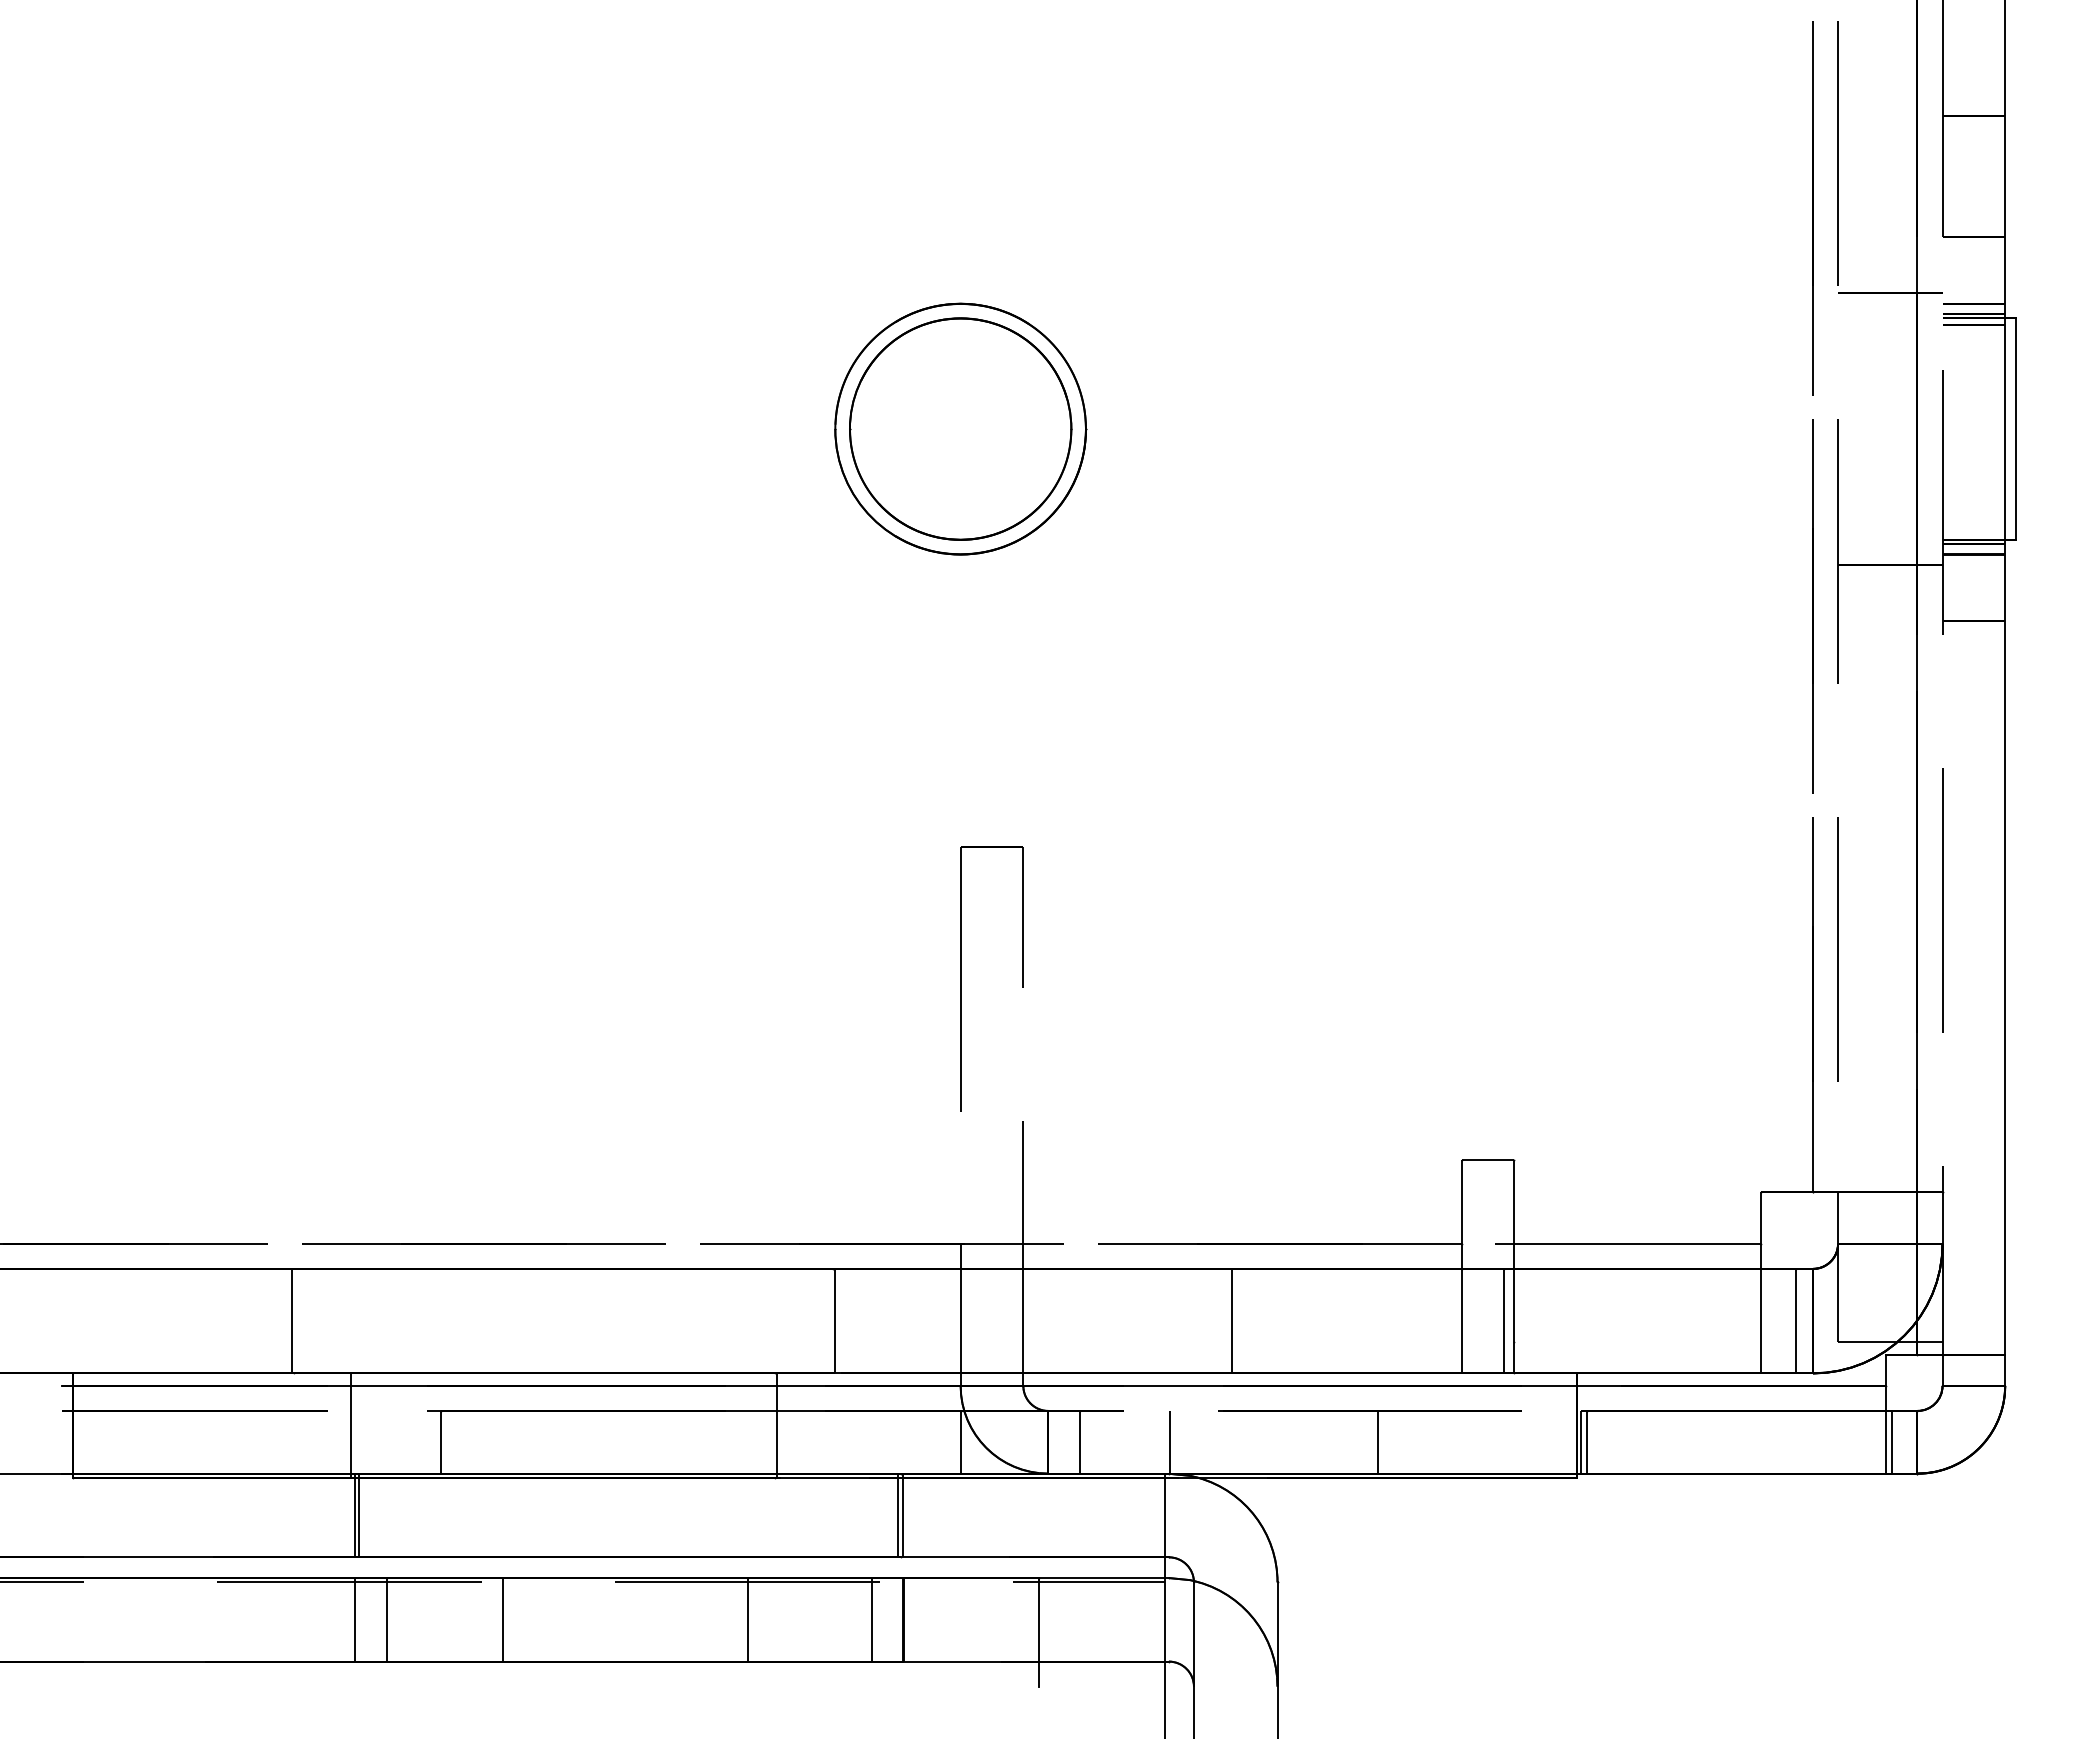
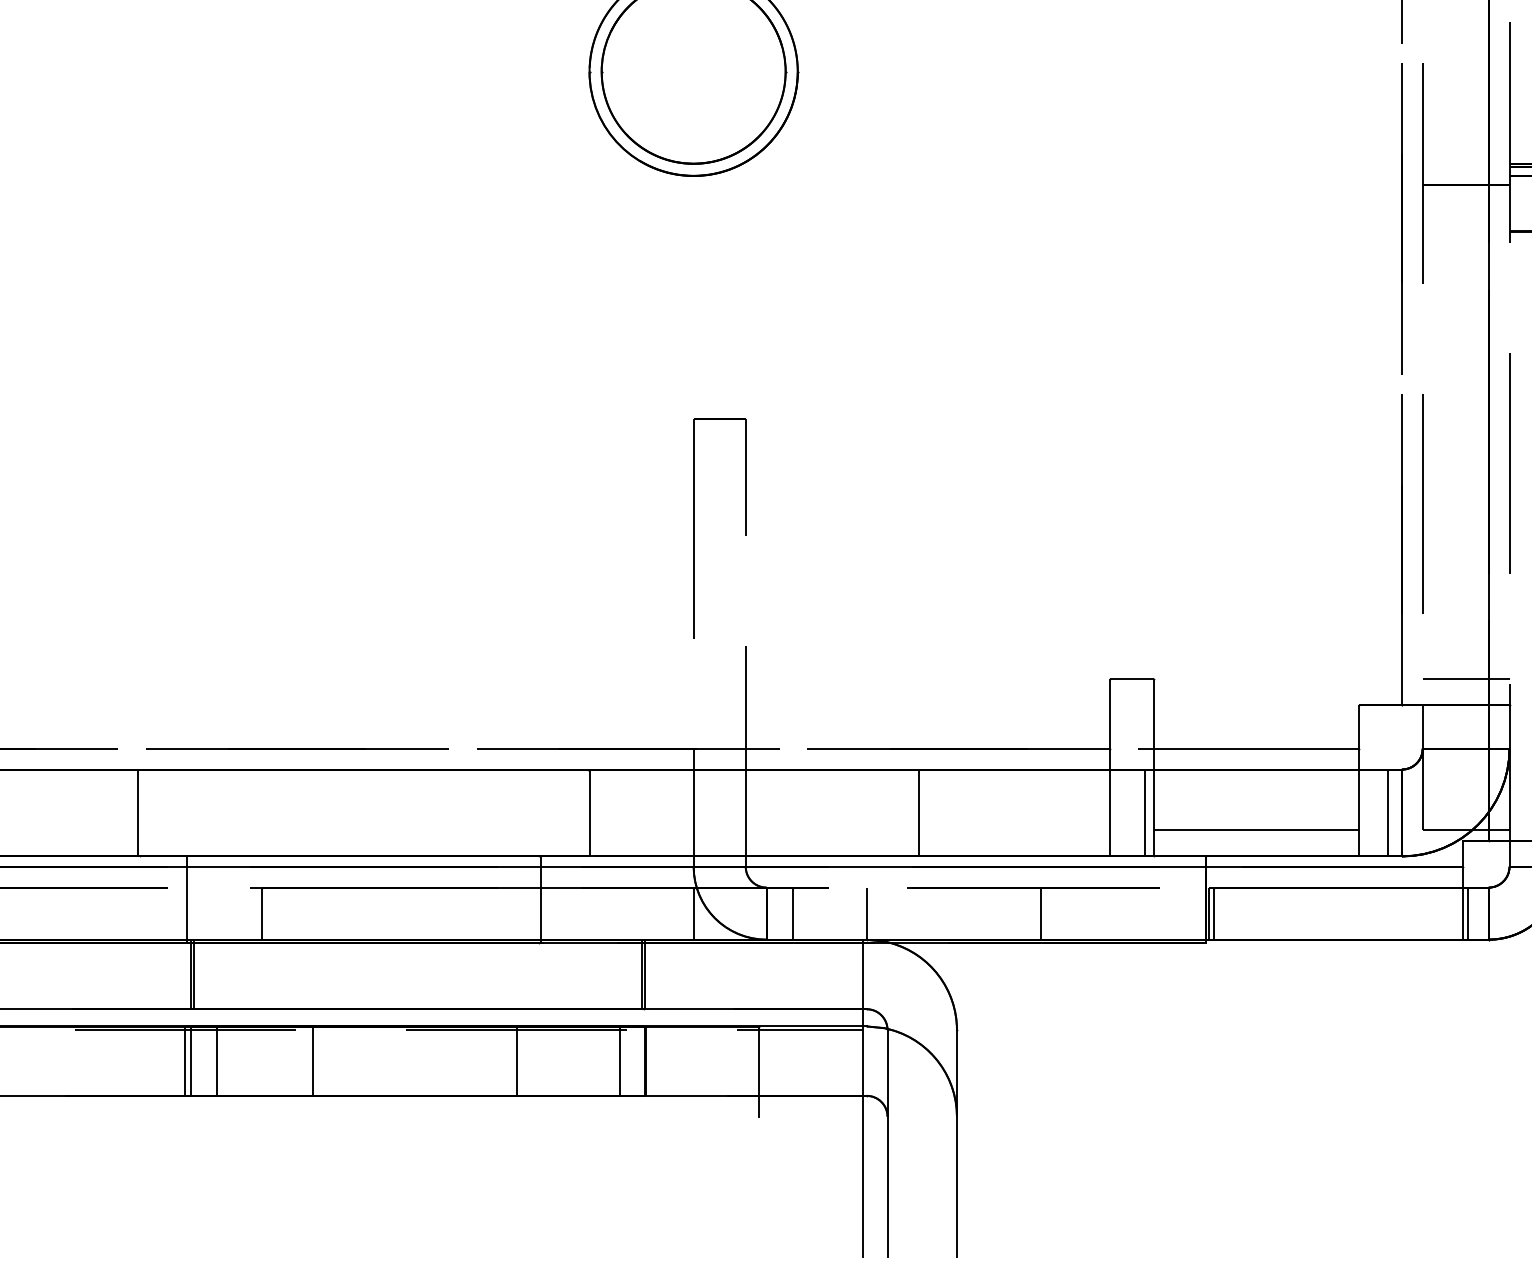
line: (1890, 1160) -> (1466, 679), added
line: (1637, 1341) -> (1256, 829), added
line: (348, 1619) -> (185, 1060), added

